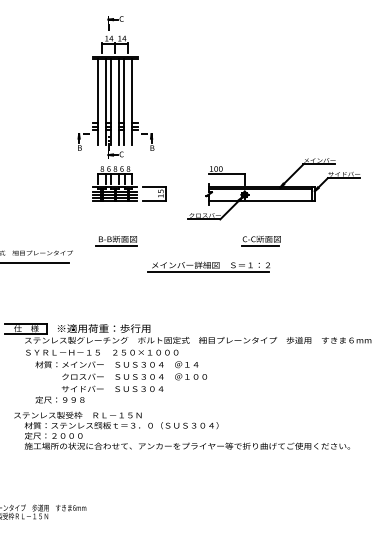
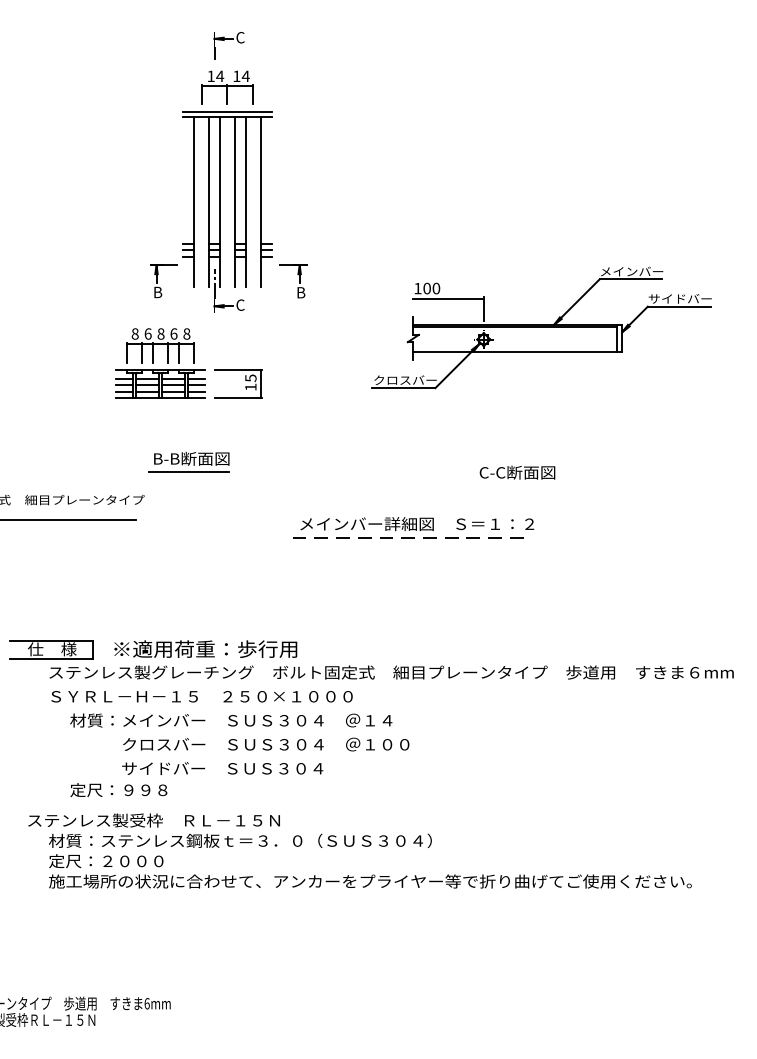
part: (129, 183) -> (188, 362), moved
part: (273, 189) -> (540, 328), moved
part: (116, 240) -> (188, 461), moved
line: (260, 246) -> (514, 487), removed
line: (208, 272) -> (412, 538), solid -> dashed

